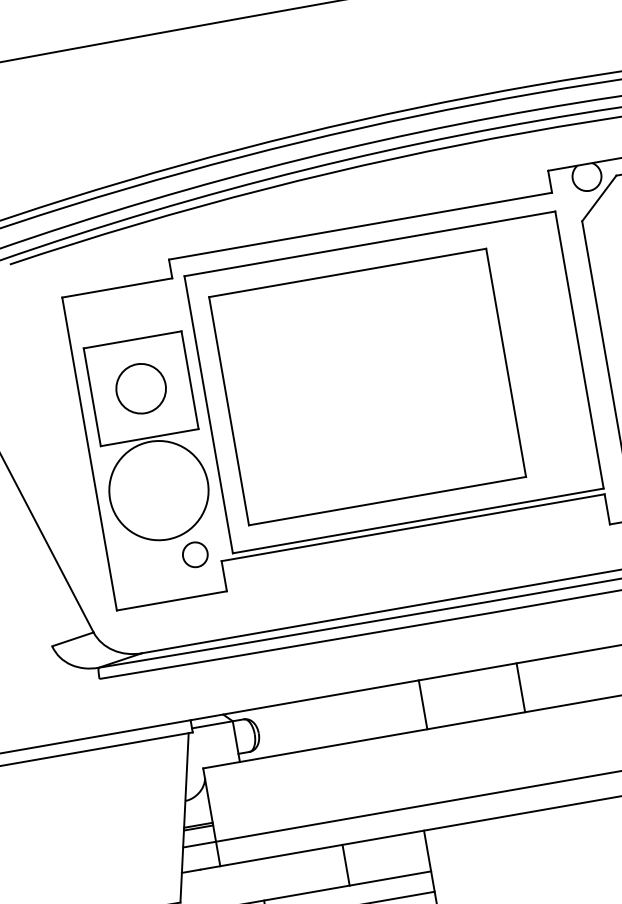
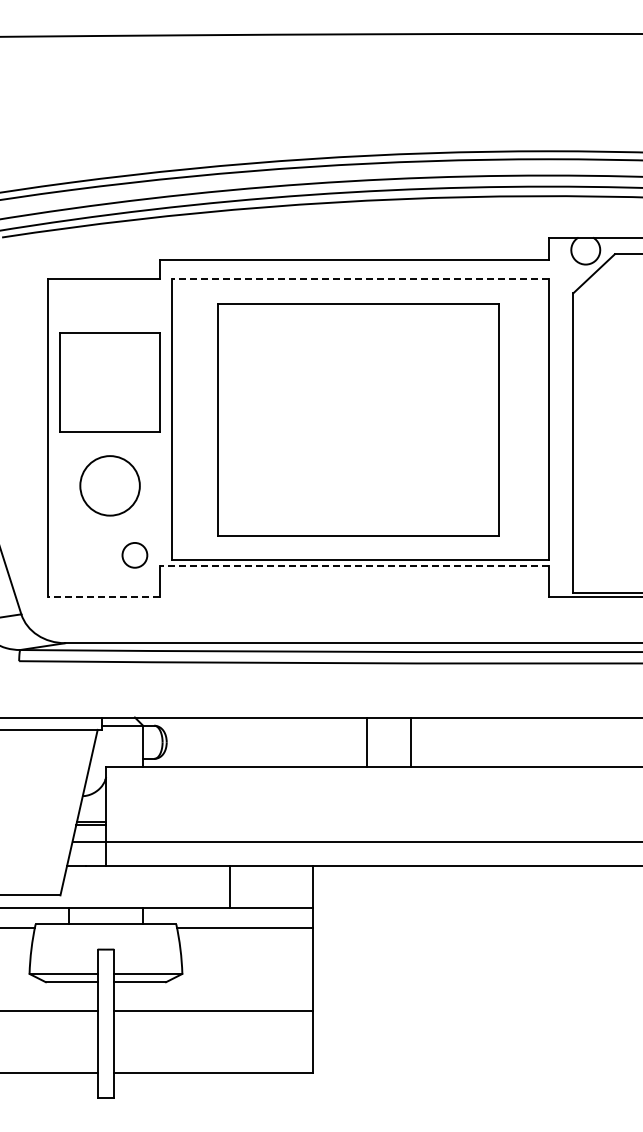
line: (369, 244) -> (359, 279), solid -> dashed
part: (367, 386) -> (358, 419), moved
circle: (140, 388) -> (109, 382), removed
circle: (158, 490) -> (109, 485), size x0.6
line: (412, 528) -> (353, 566), solid -> dashed
line: (171, 600) -> (103, 596), solid -> dashed
line: (520, 688) -> (410, 742), moved
line: (423, 705) -> (367, 742), moved

